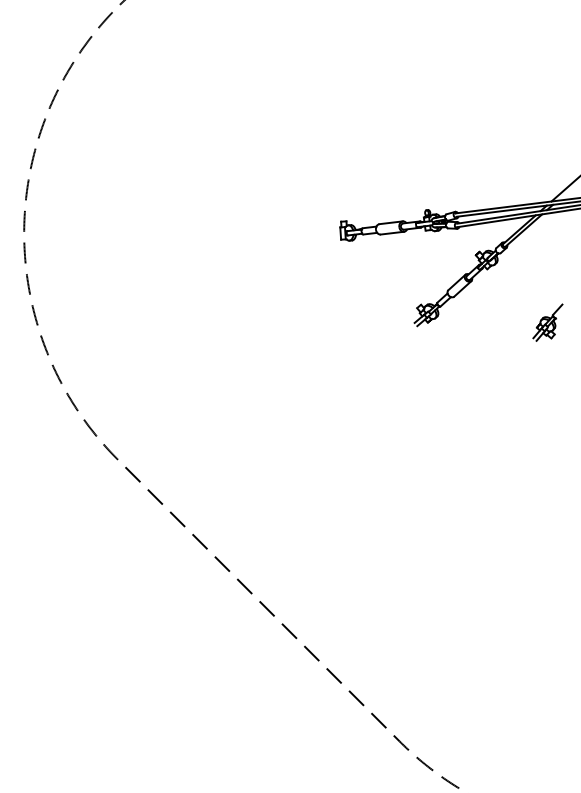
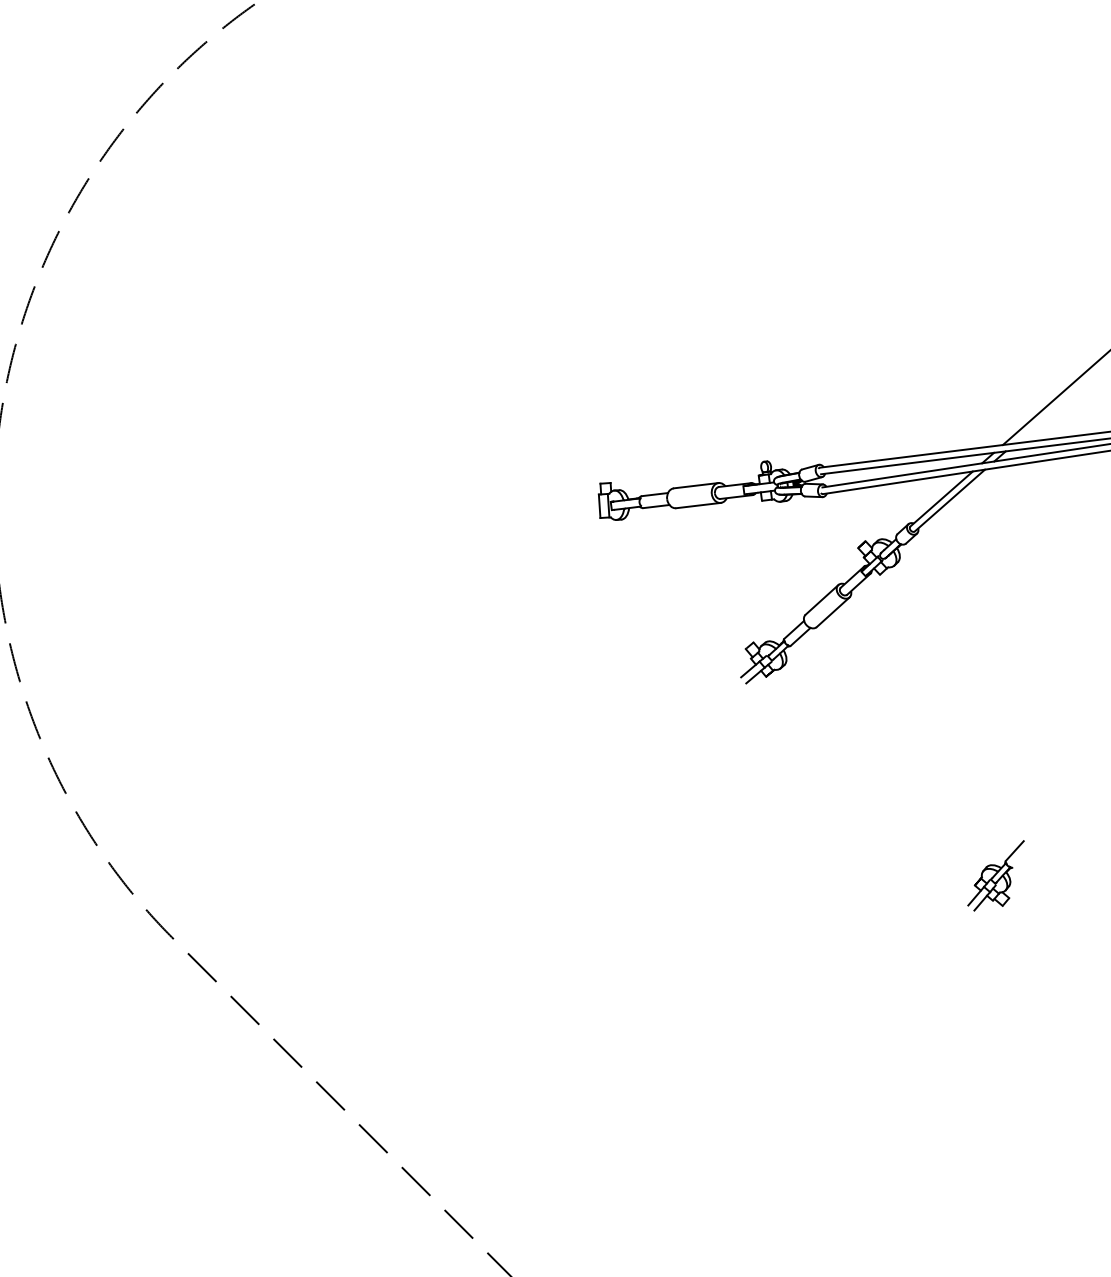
part: (547, 322) -> (995, 875), moved

